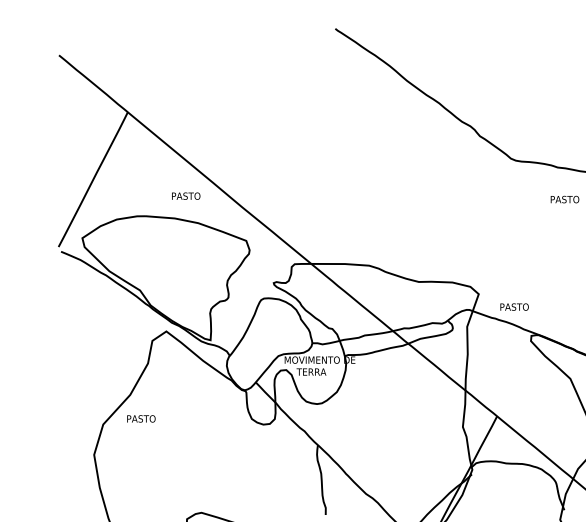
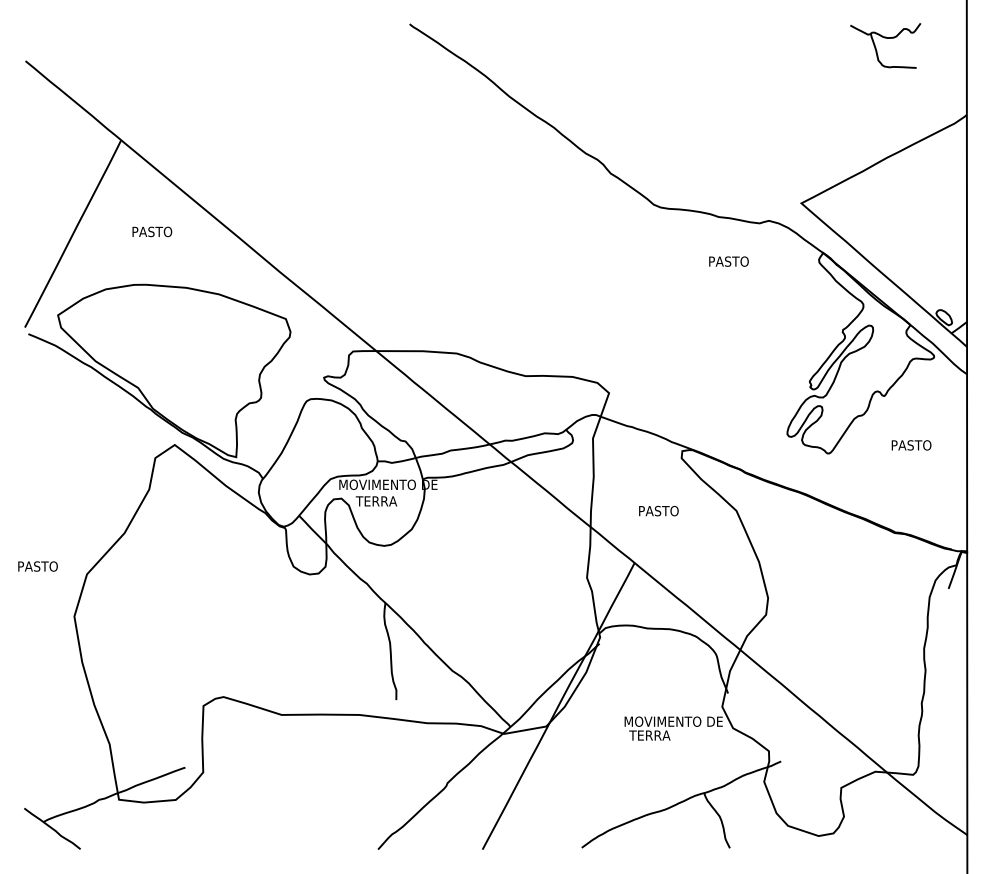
text: (186, 195) -> (152, 231), moved
text: (514, 306) -> (658, 510), moved
text: (141, 418) -> (37, 566), moved

